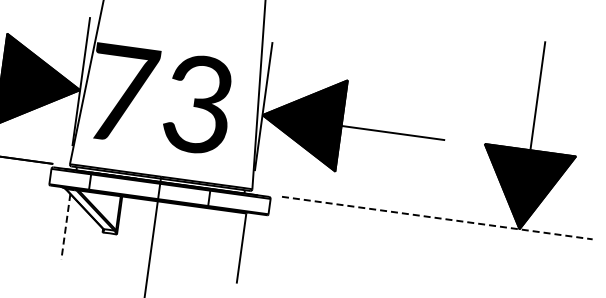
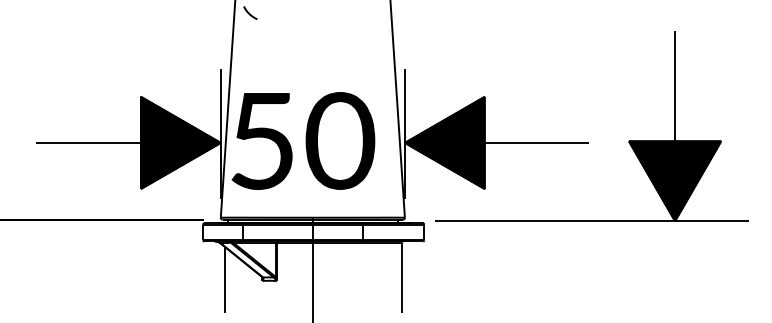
text: (162, 98) -> (303, 140), 73 -> 50
line: (437, 218) -> (592, 221), dashed -> solid
line: (66, 227) -> (225, 280), dashed -> solid

